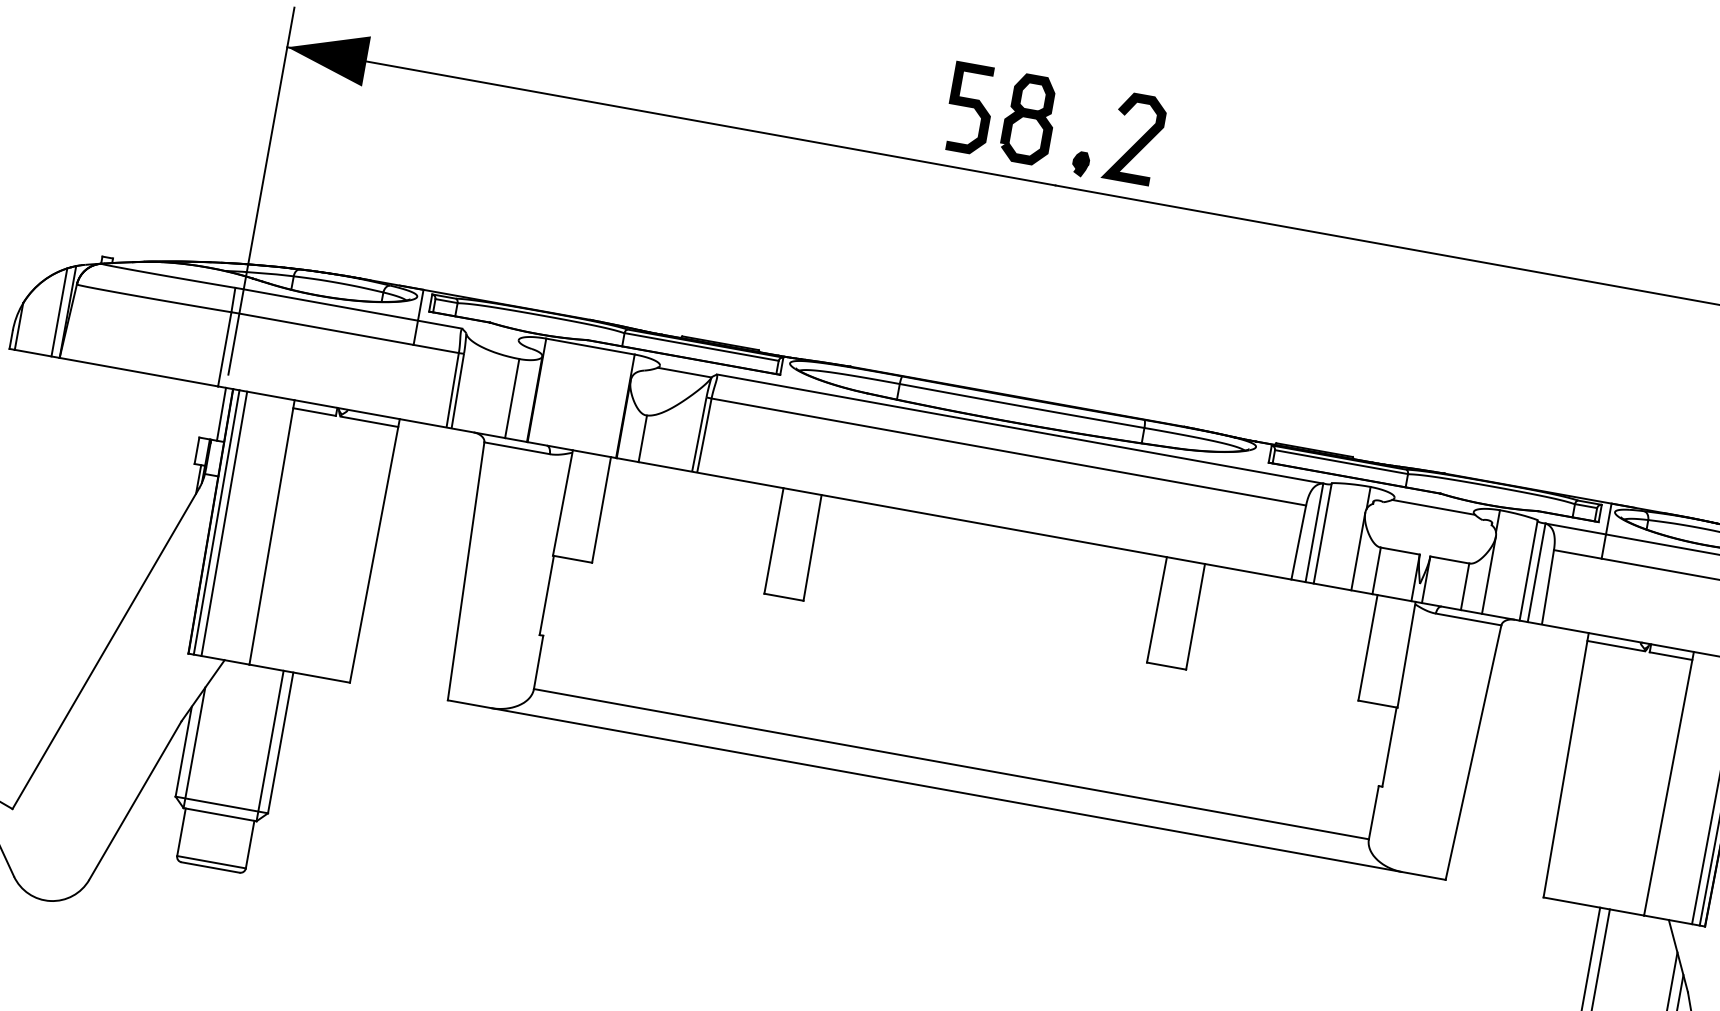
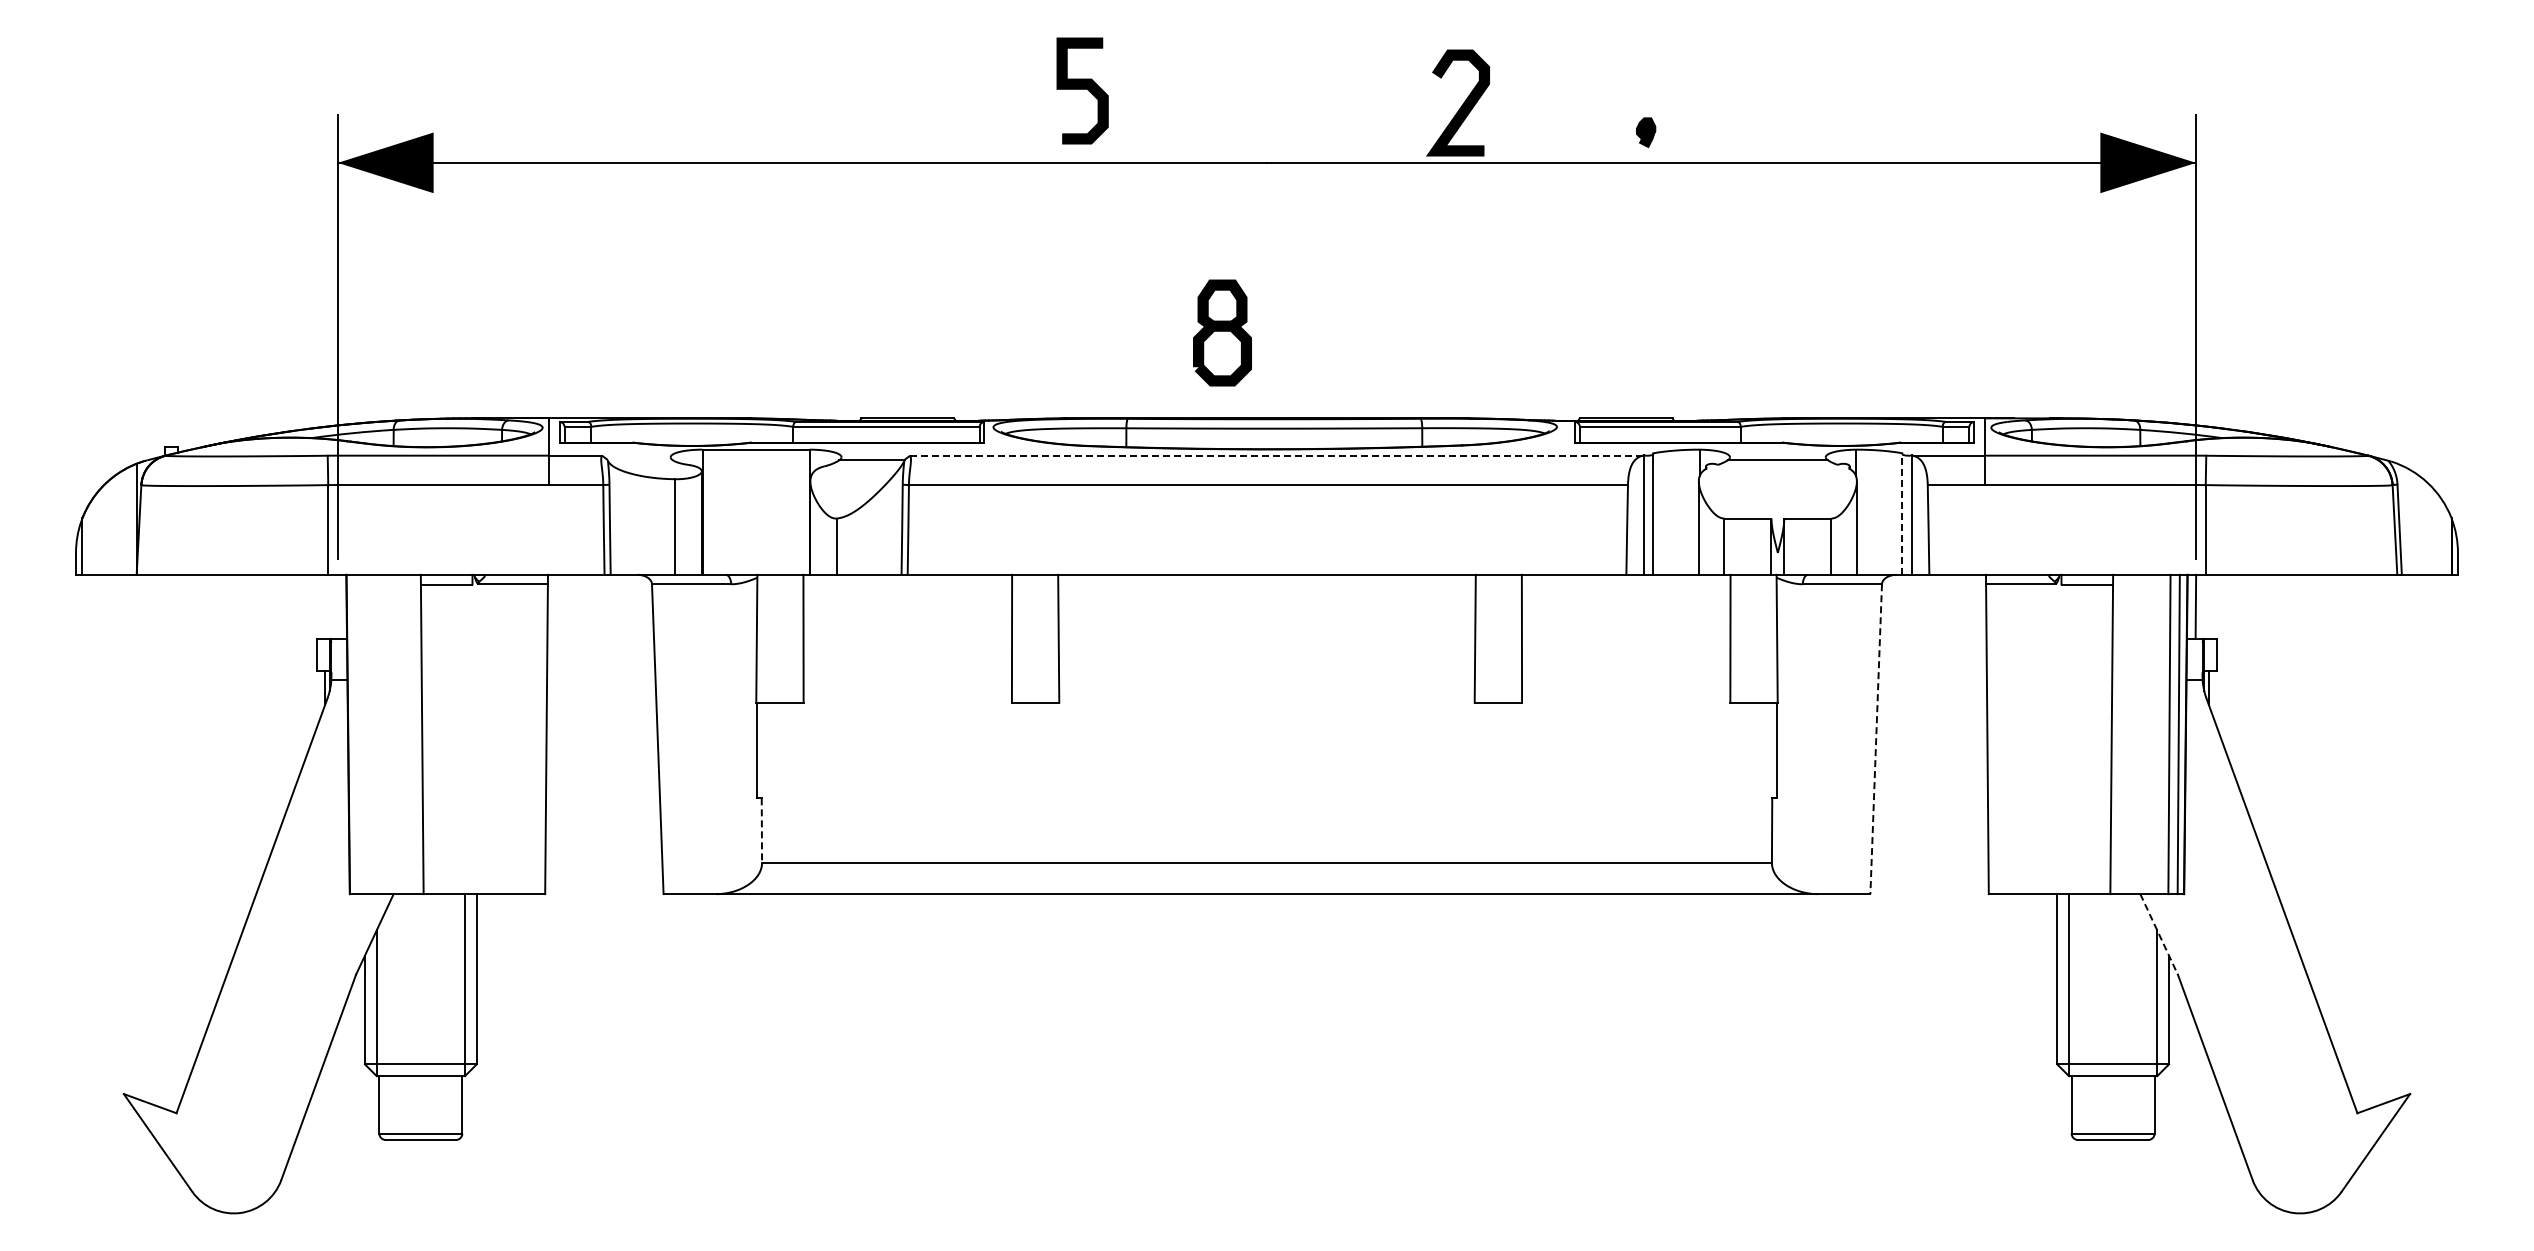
curve: (970, 107) -> (1082, 89), moved
part: (1029, 119) -> (1222, 332), moved
curve: (1137, 140) -> (1461, 105), moved
part: (1081, 164) -> (1646, 132), moved
line: (59, 312) -> (126, 521), removed
line: (221, 413) -> (337, 606), removed
line: (1019, 428) -> (1275, 455), solid -> dashed
line: (216, 522) -> (355, 734), removed
line: (224, 523) -> (364, 734), removed
line: (1528, 569) -> (1902, 513), solid -> dashed
line: (538, 663) -> (761, 831), solid -> dashed
line: (1473, 752) -> (1876, 739), solid -> dashed
line: (1678, 956) -> (2159, 934), solid -> dashed

